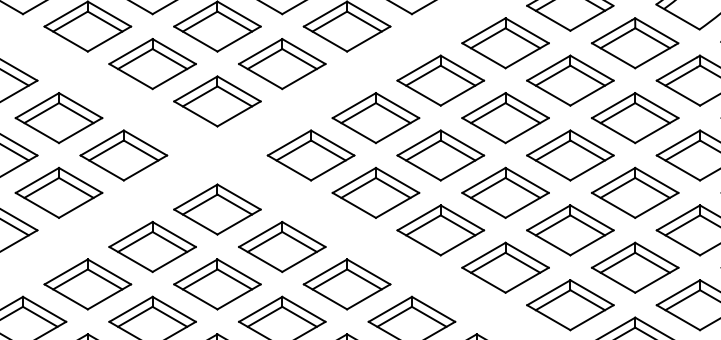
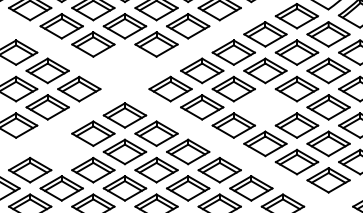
part: (216, 100) -> (124, 62), removed
part: (505, 193) -> (265, 107), removed
part: (87, 283) -> (61, 151), removed

